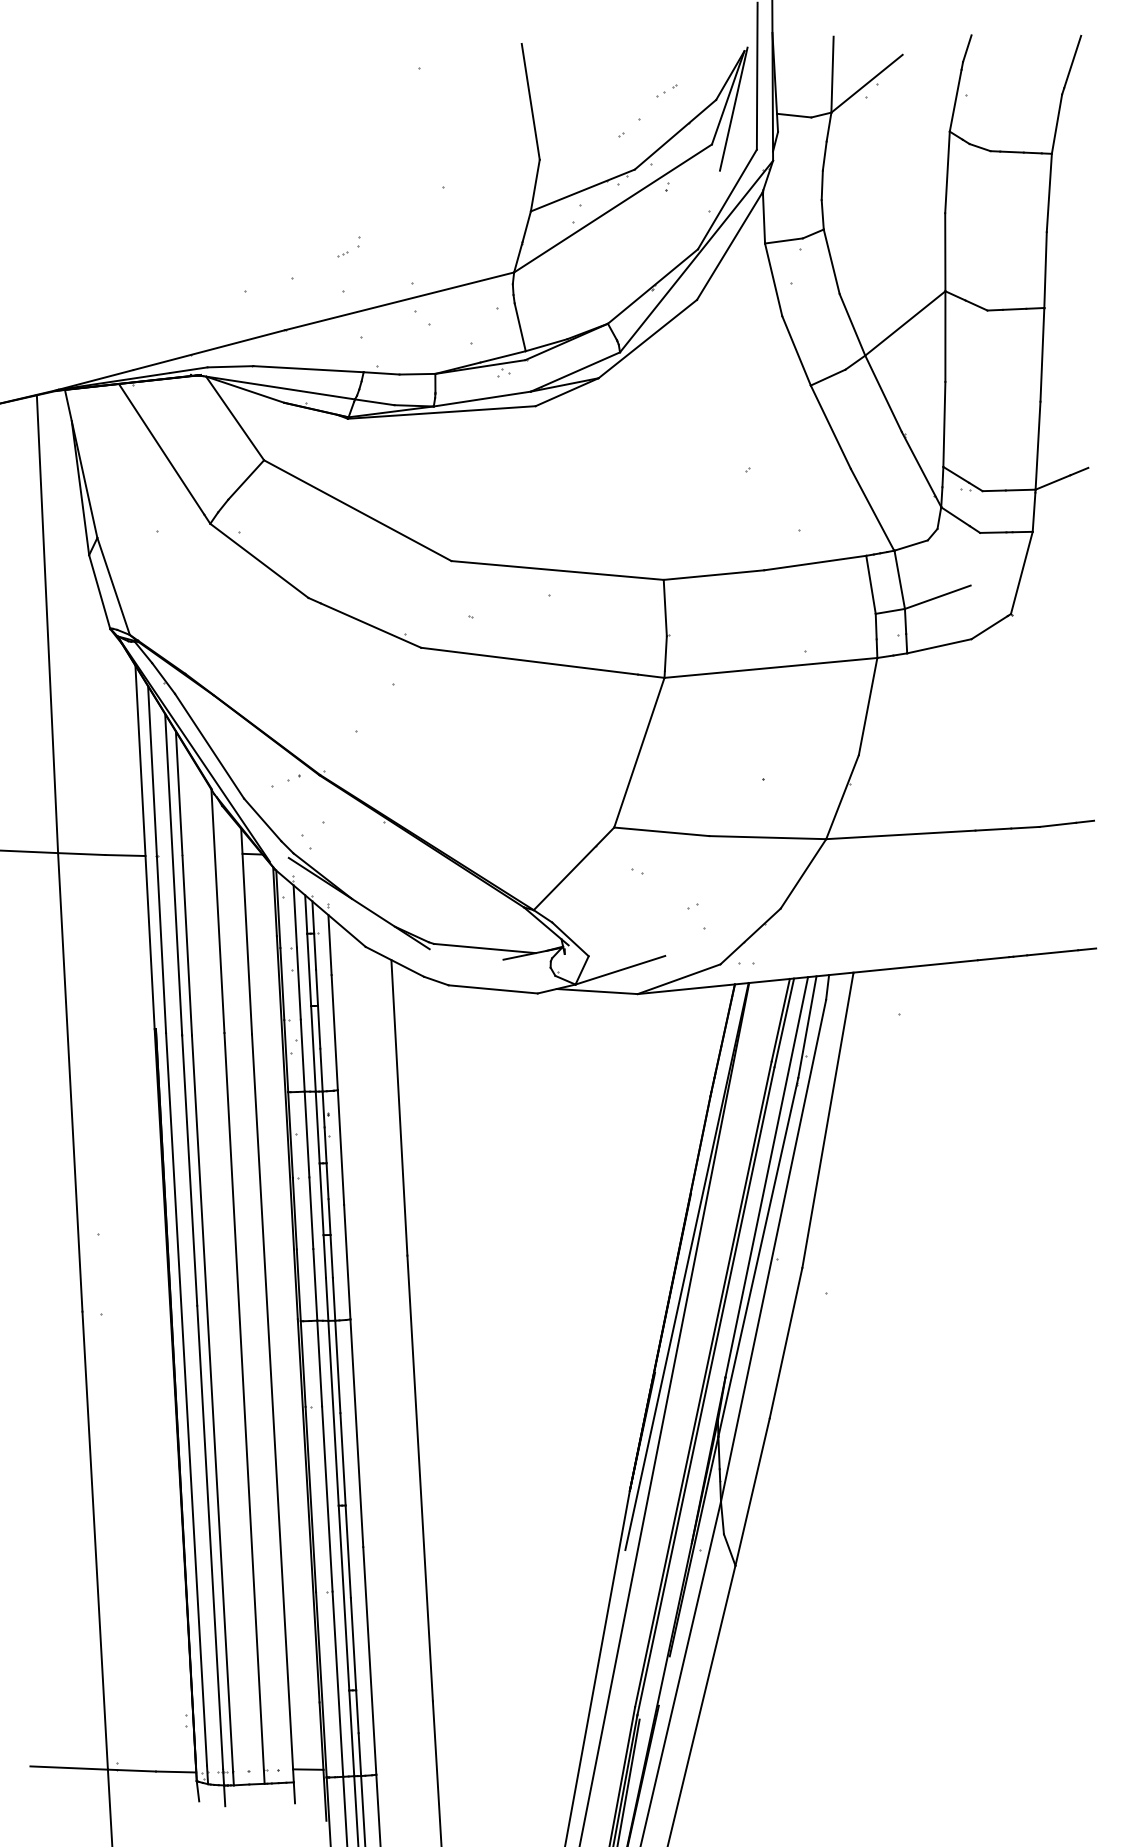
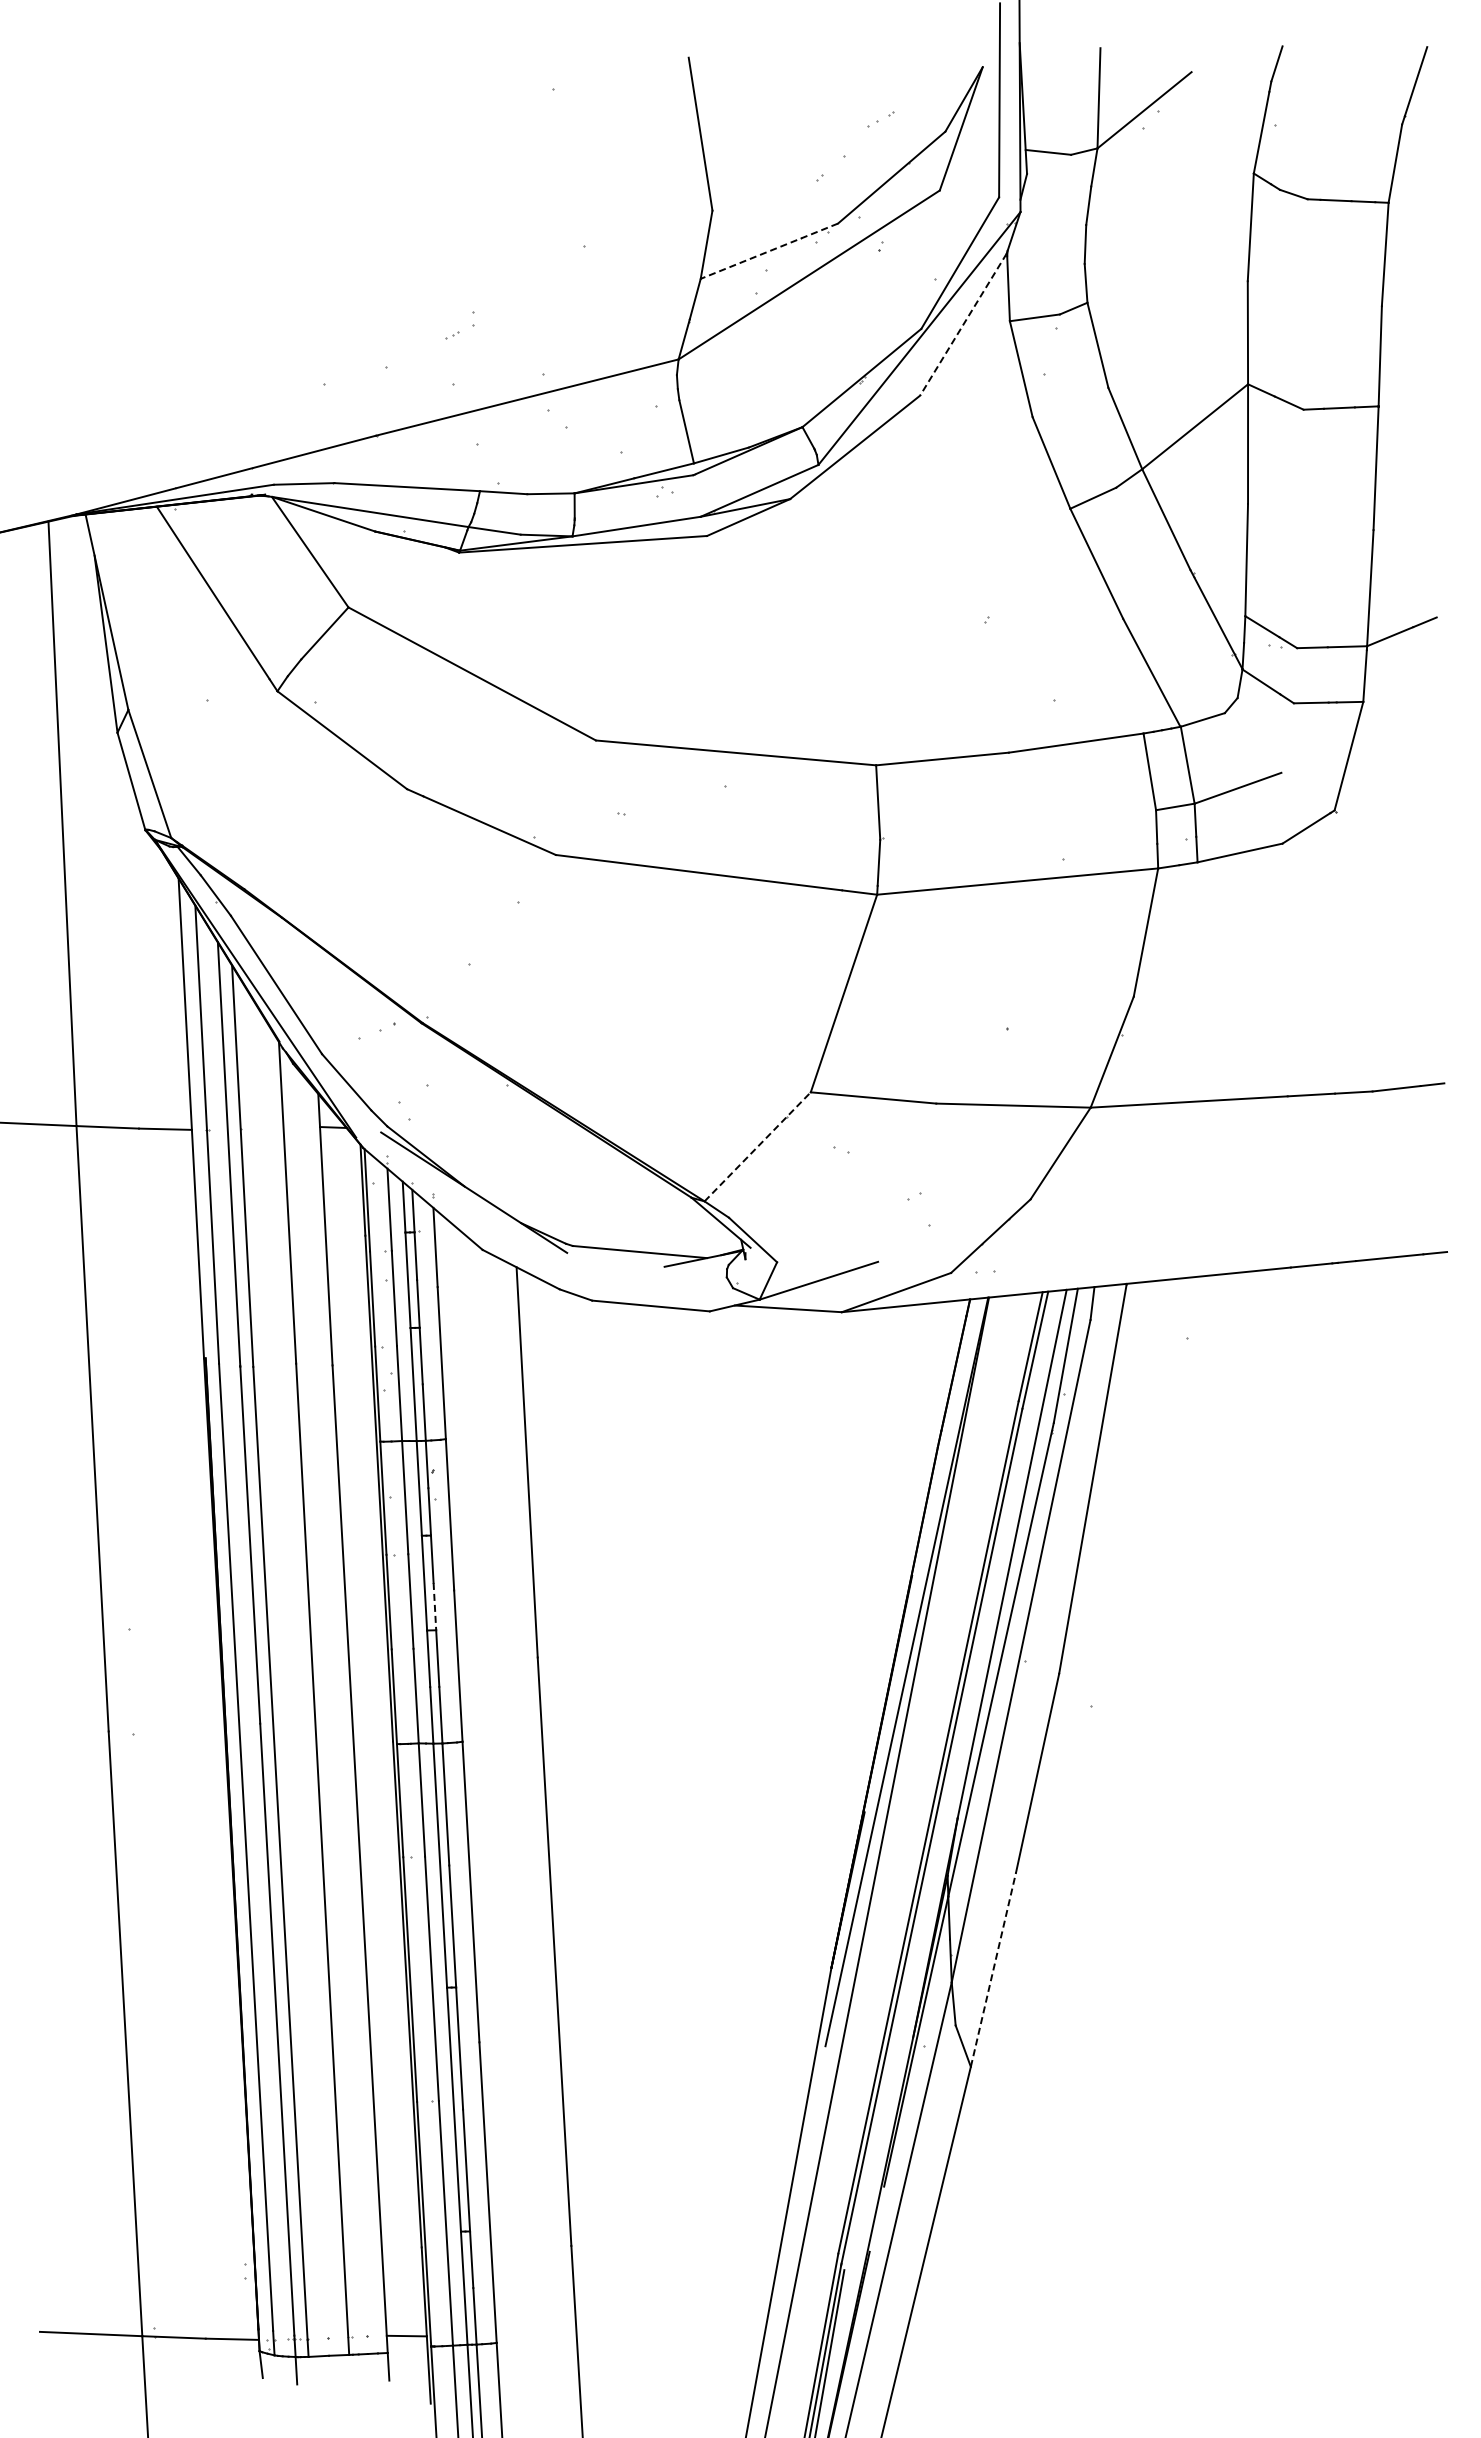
line: (733, 108) -> (968, 143), removed
line: (582, 190) -> (769, 251), solid -> dashed
line: (729, 246) -> (963, 325), solid -> dashed
line: (574, 868) -> (758, 1146), solid -> dashed
line: (329, 1216) -> (434, 1606), solid -> dashed
line: (752, 1491) -> (993, 1969), solid -> dashed

